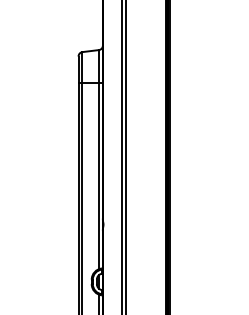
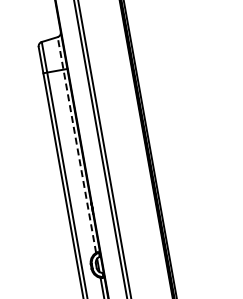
line: (98, 159) -> (76, 144), solid -> dashed

